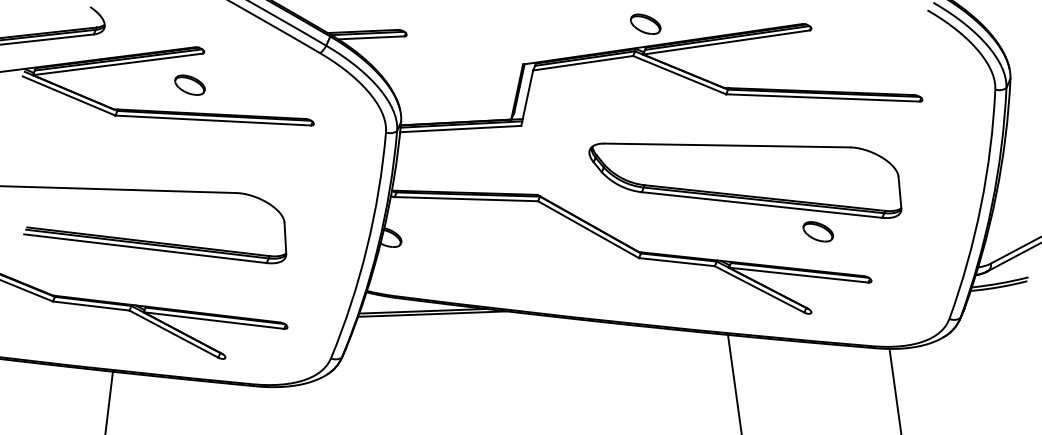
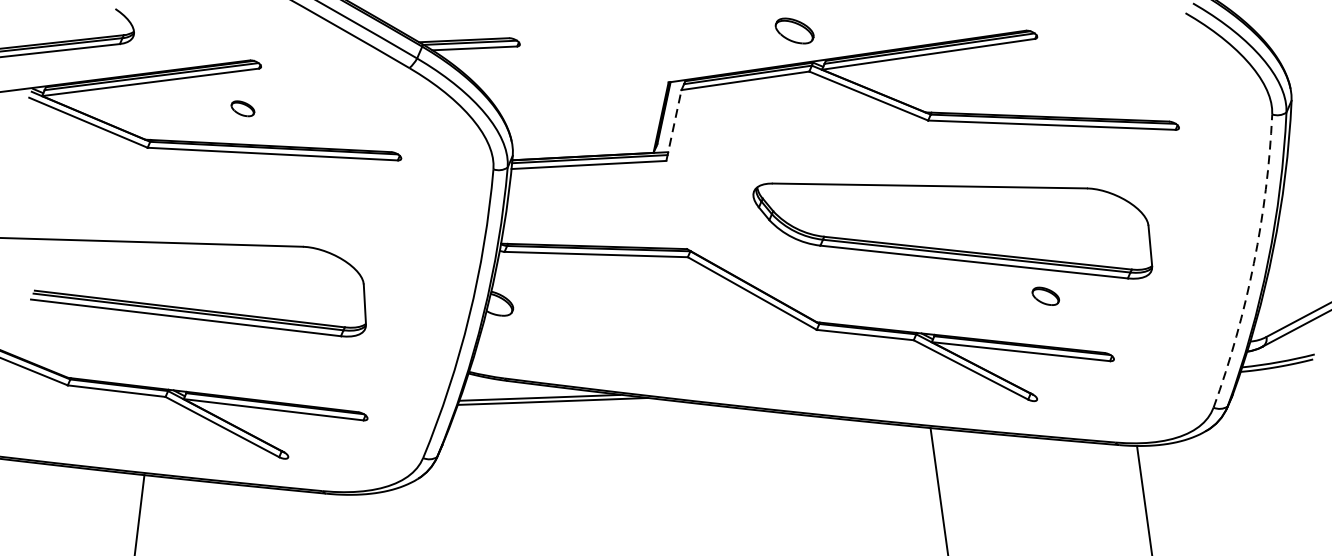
part: (645, 23) -> (794, 30), moved
part: (189, 84) -> (242, 108), size x0.6
line: (527, 97) -> (674, 124), solid -> dashed
arc: (981, 205) -> (1254, 262), solid -> dashed
part: (817, 231) -> (1044, 295), size x0.7

